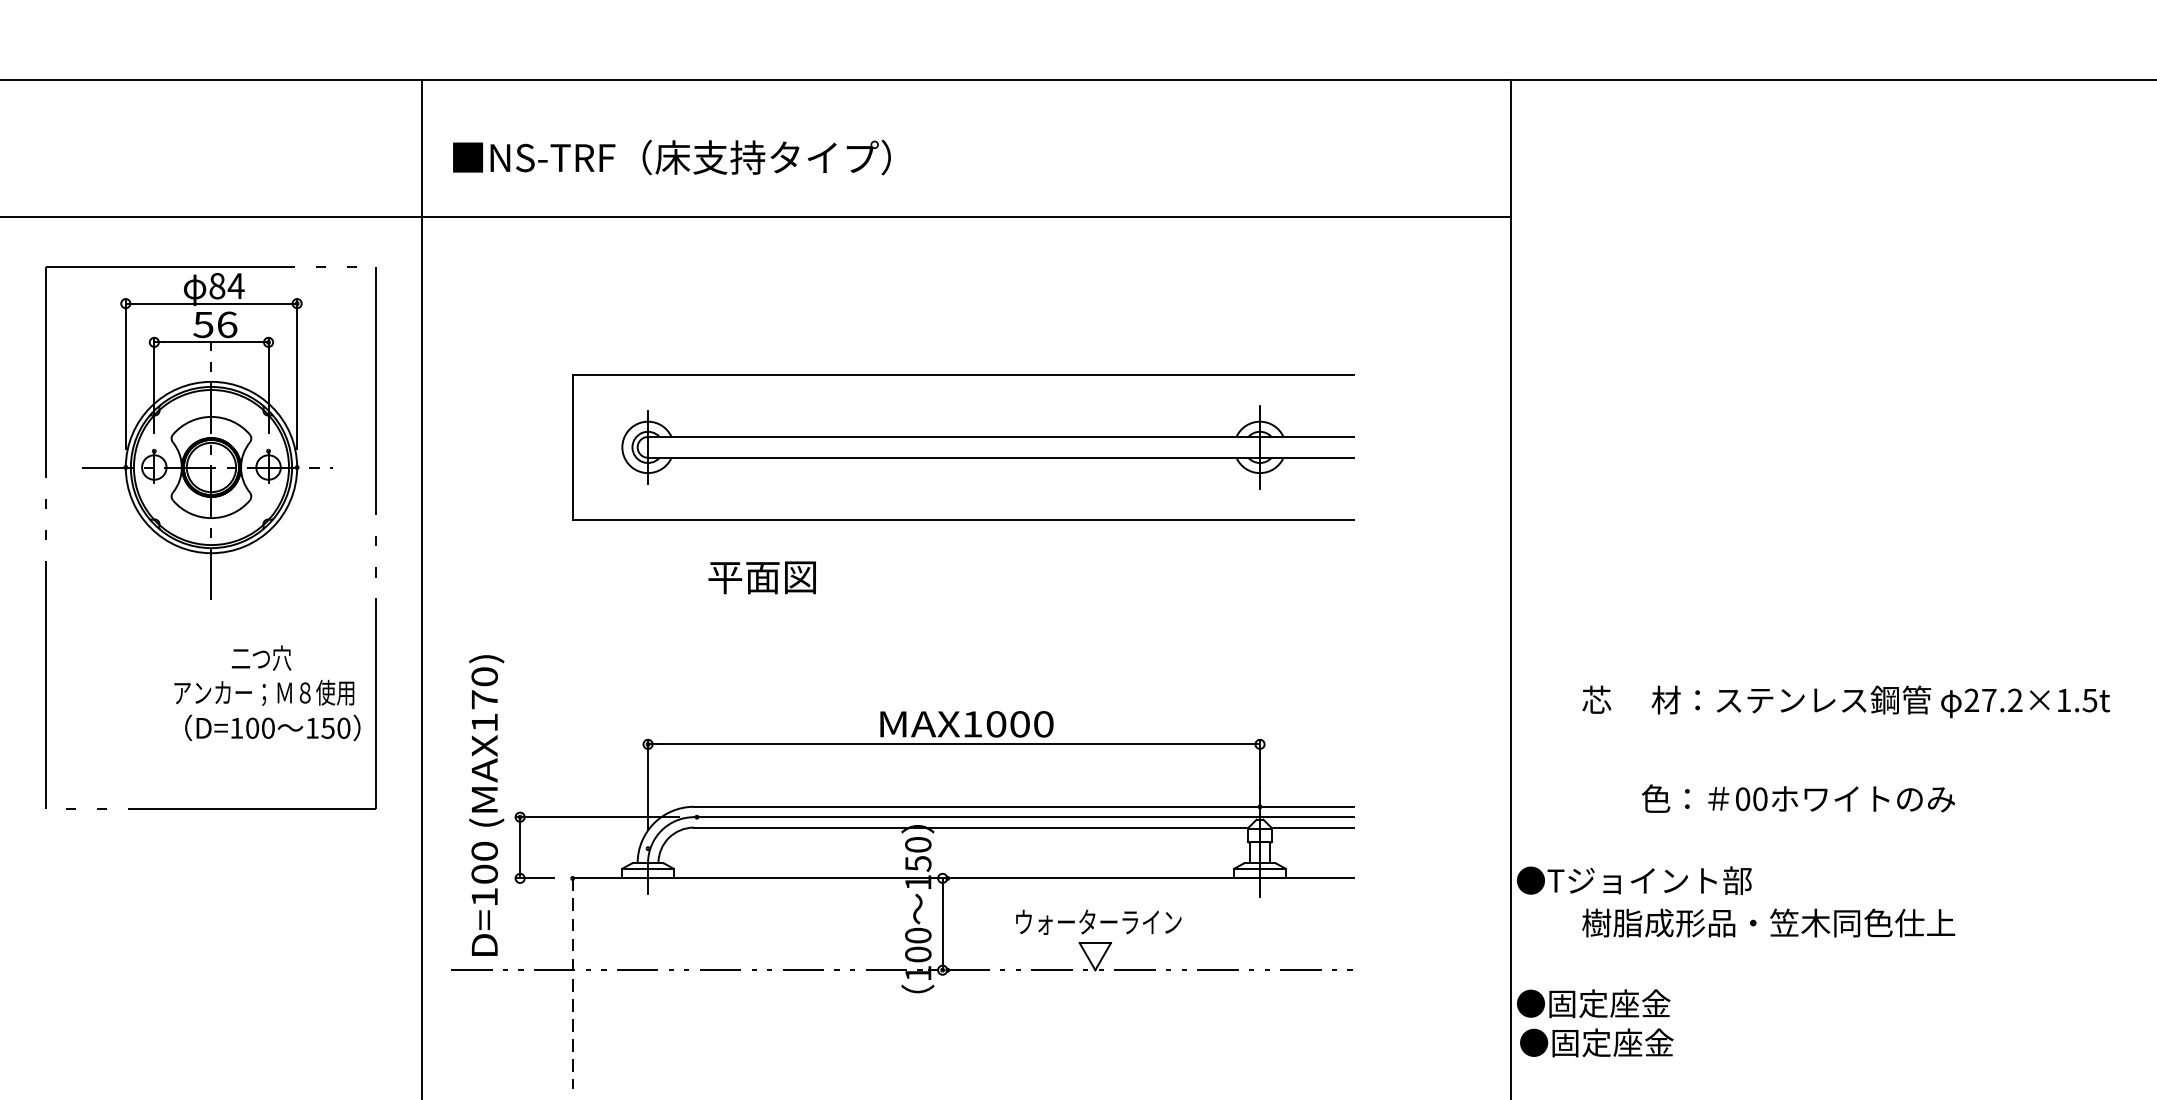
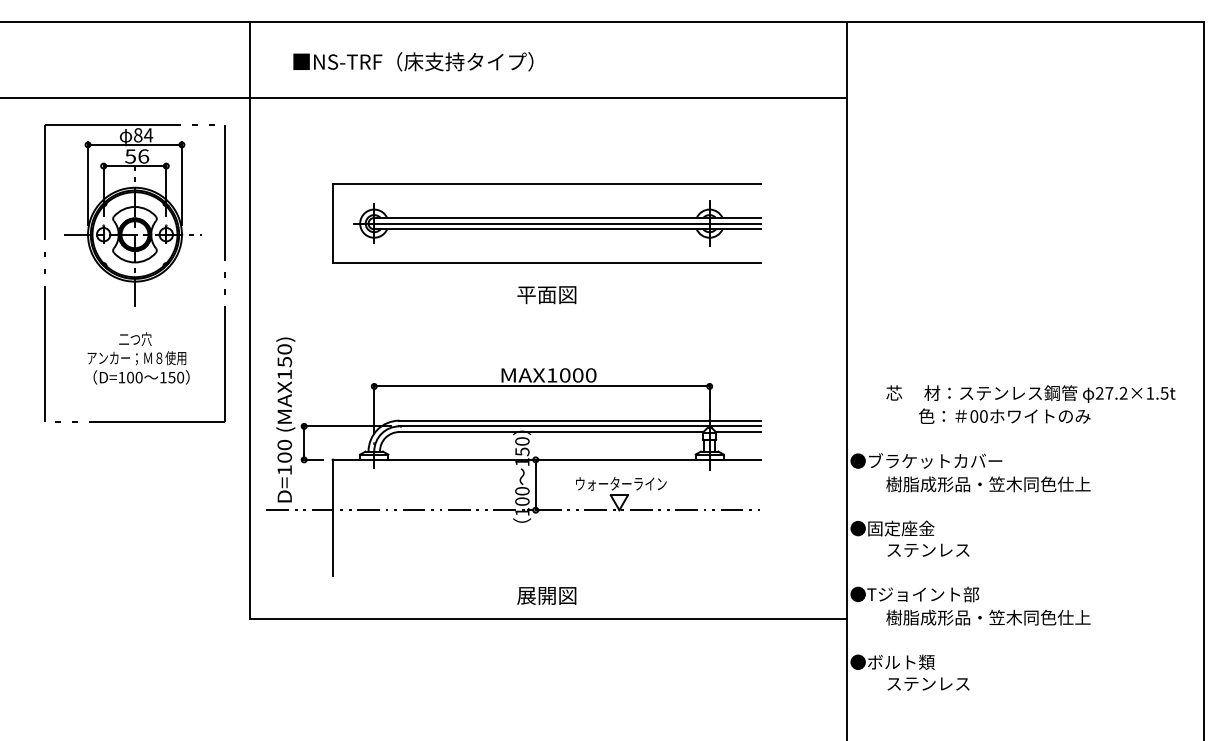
text: (672, 156) -> (413, 61), moved
line: (982, 447) -> (557, 223), added
text: (761, 578) -> (546, 295), moved
text: (267, 693) -> (138, 358), moved
text: (484, 698) -> (284, 361), (MAX170) -> (MAX150)
text: (1845, 702) -> (1030, 394), moved
text: (1670, 879) -> (934, 460), ●Tジョイント部 -> ●ブラケットカバー
line: (571, 983) -> (332, 517), dashed -> solid
text: (1626, 1041) -> (910, 549), ●固定座金 -> ステンレス

